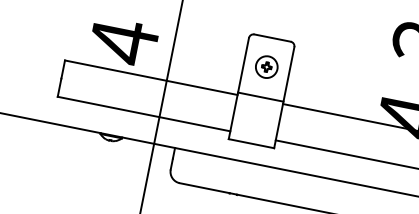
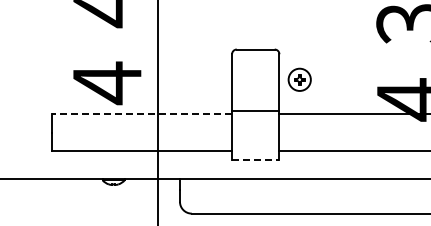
part: (266, 66) -> (299, 79), moved
line: (151, 77) -> (142, 113), solid -> dashed
line: (251, 143) -> (255, 159), solid -> dashed

